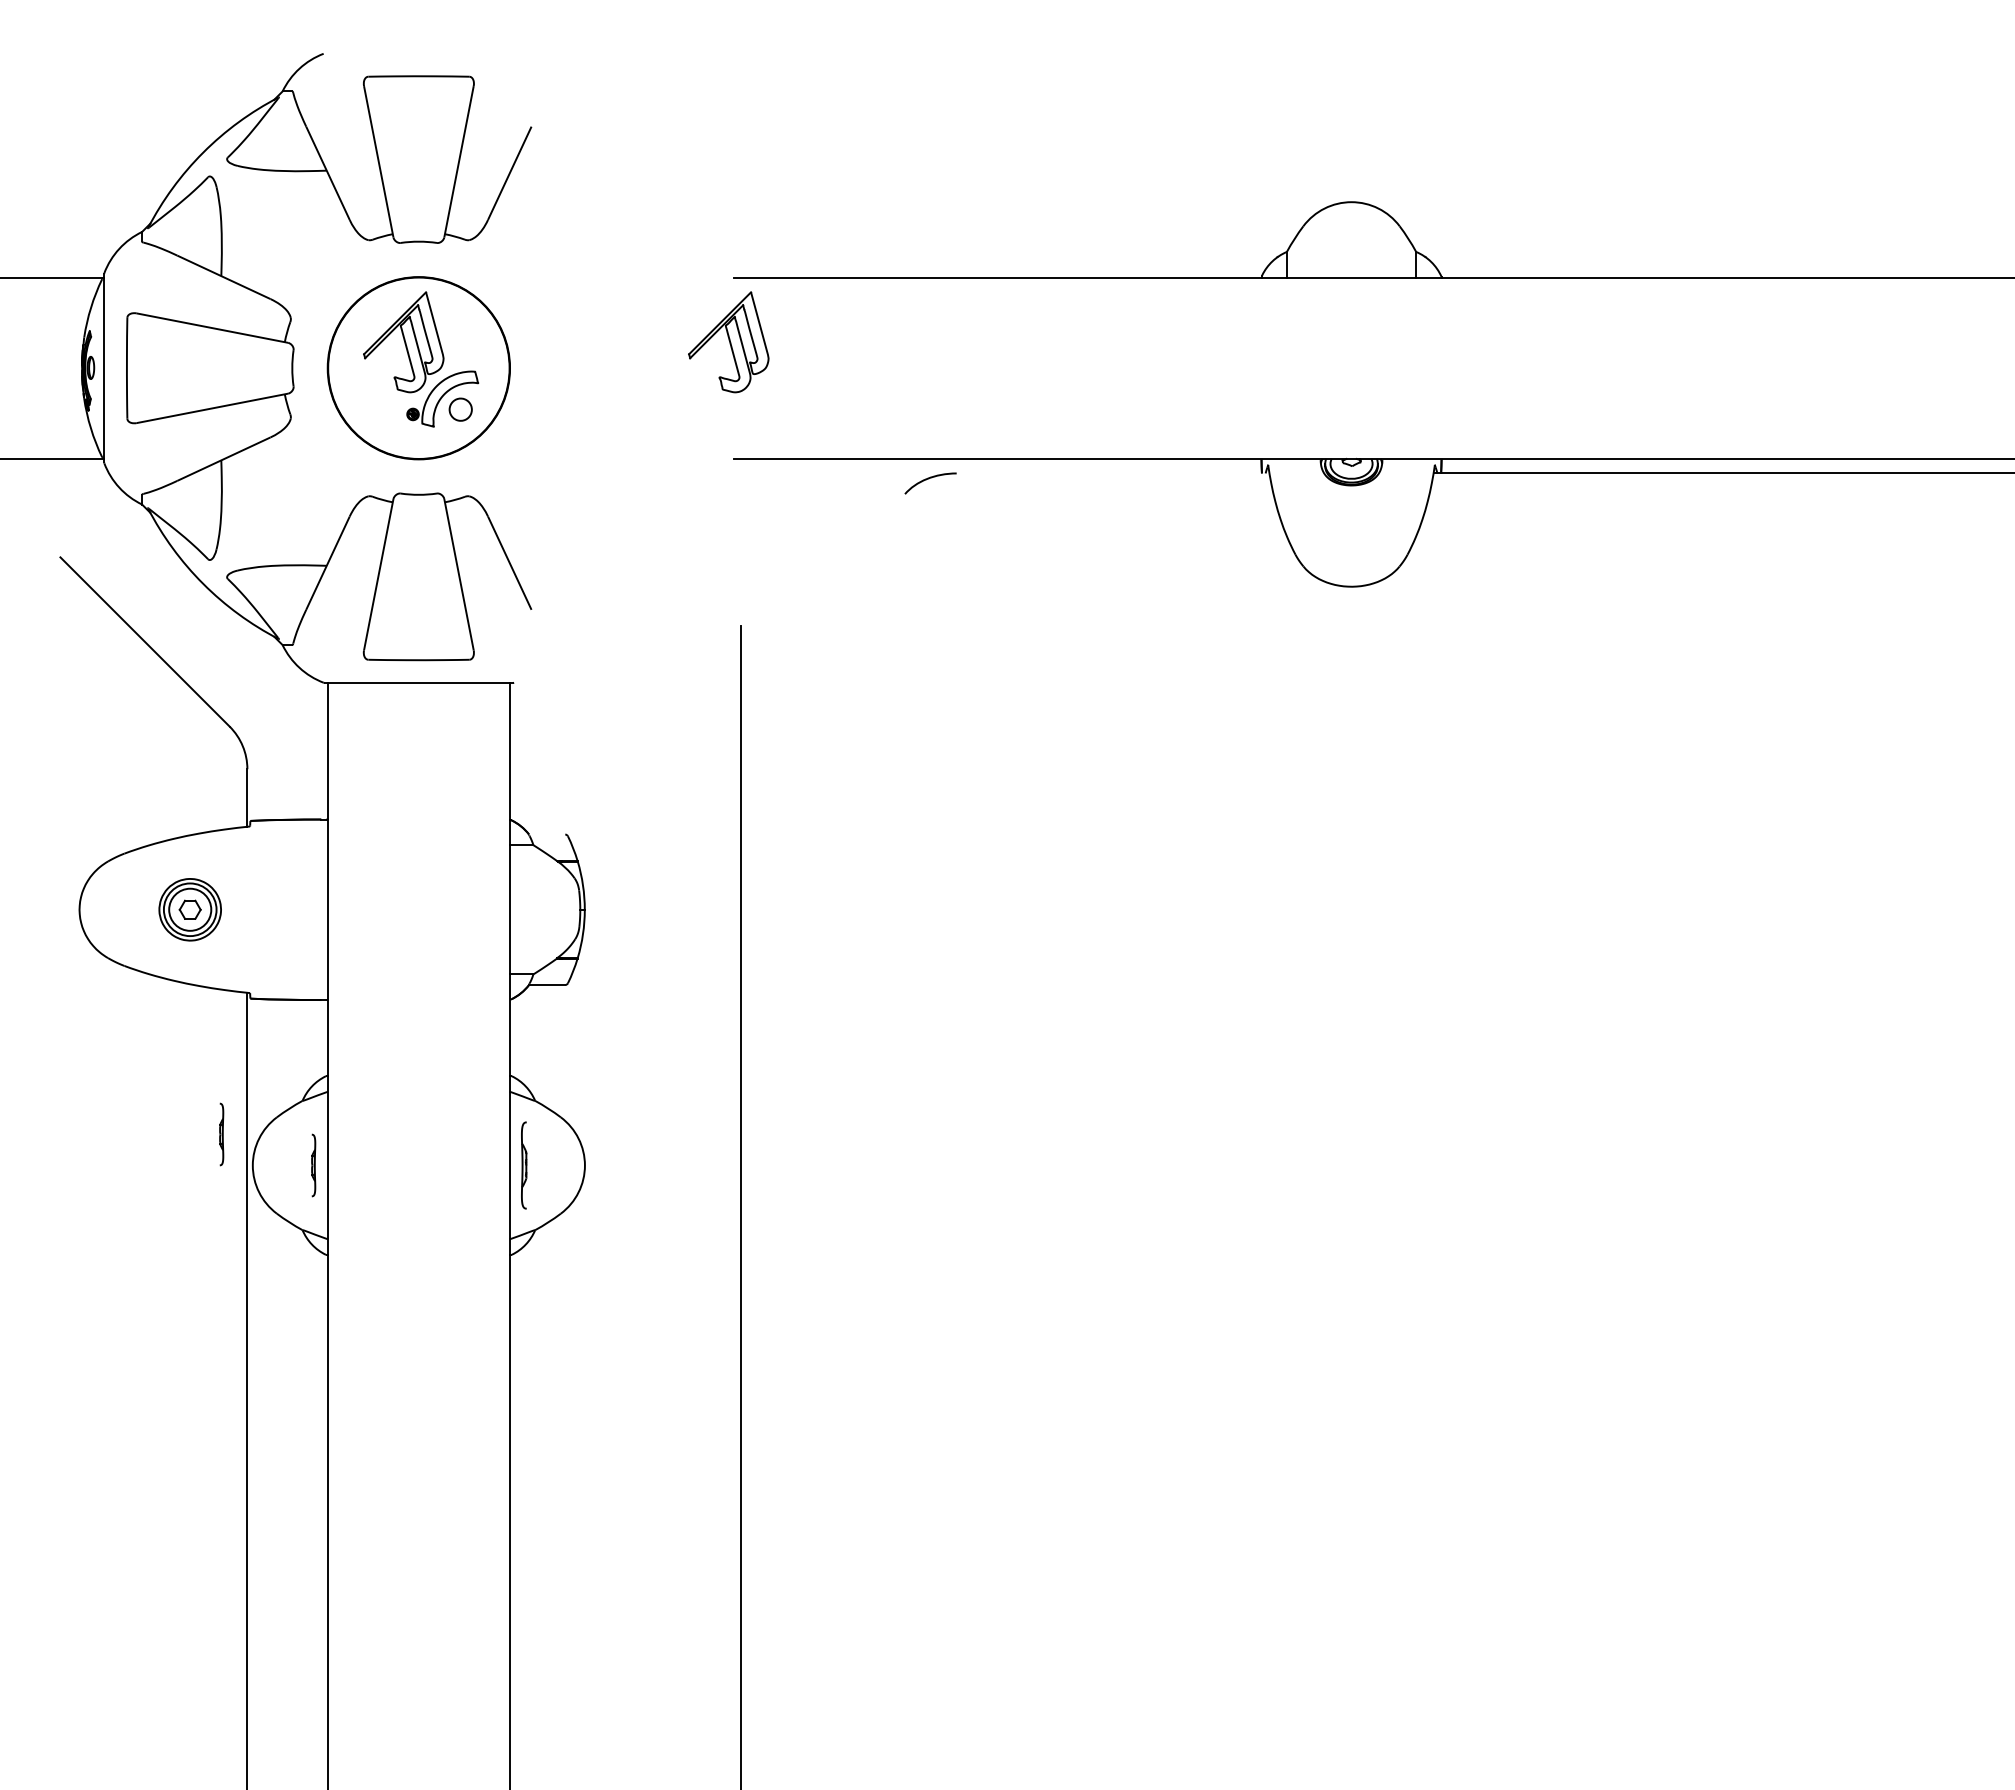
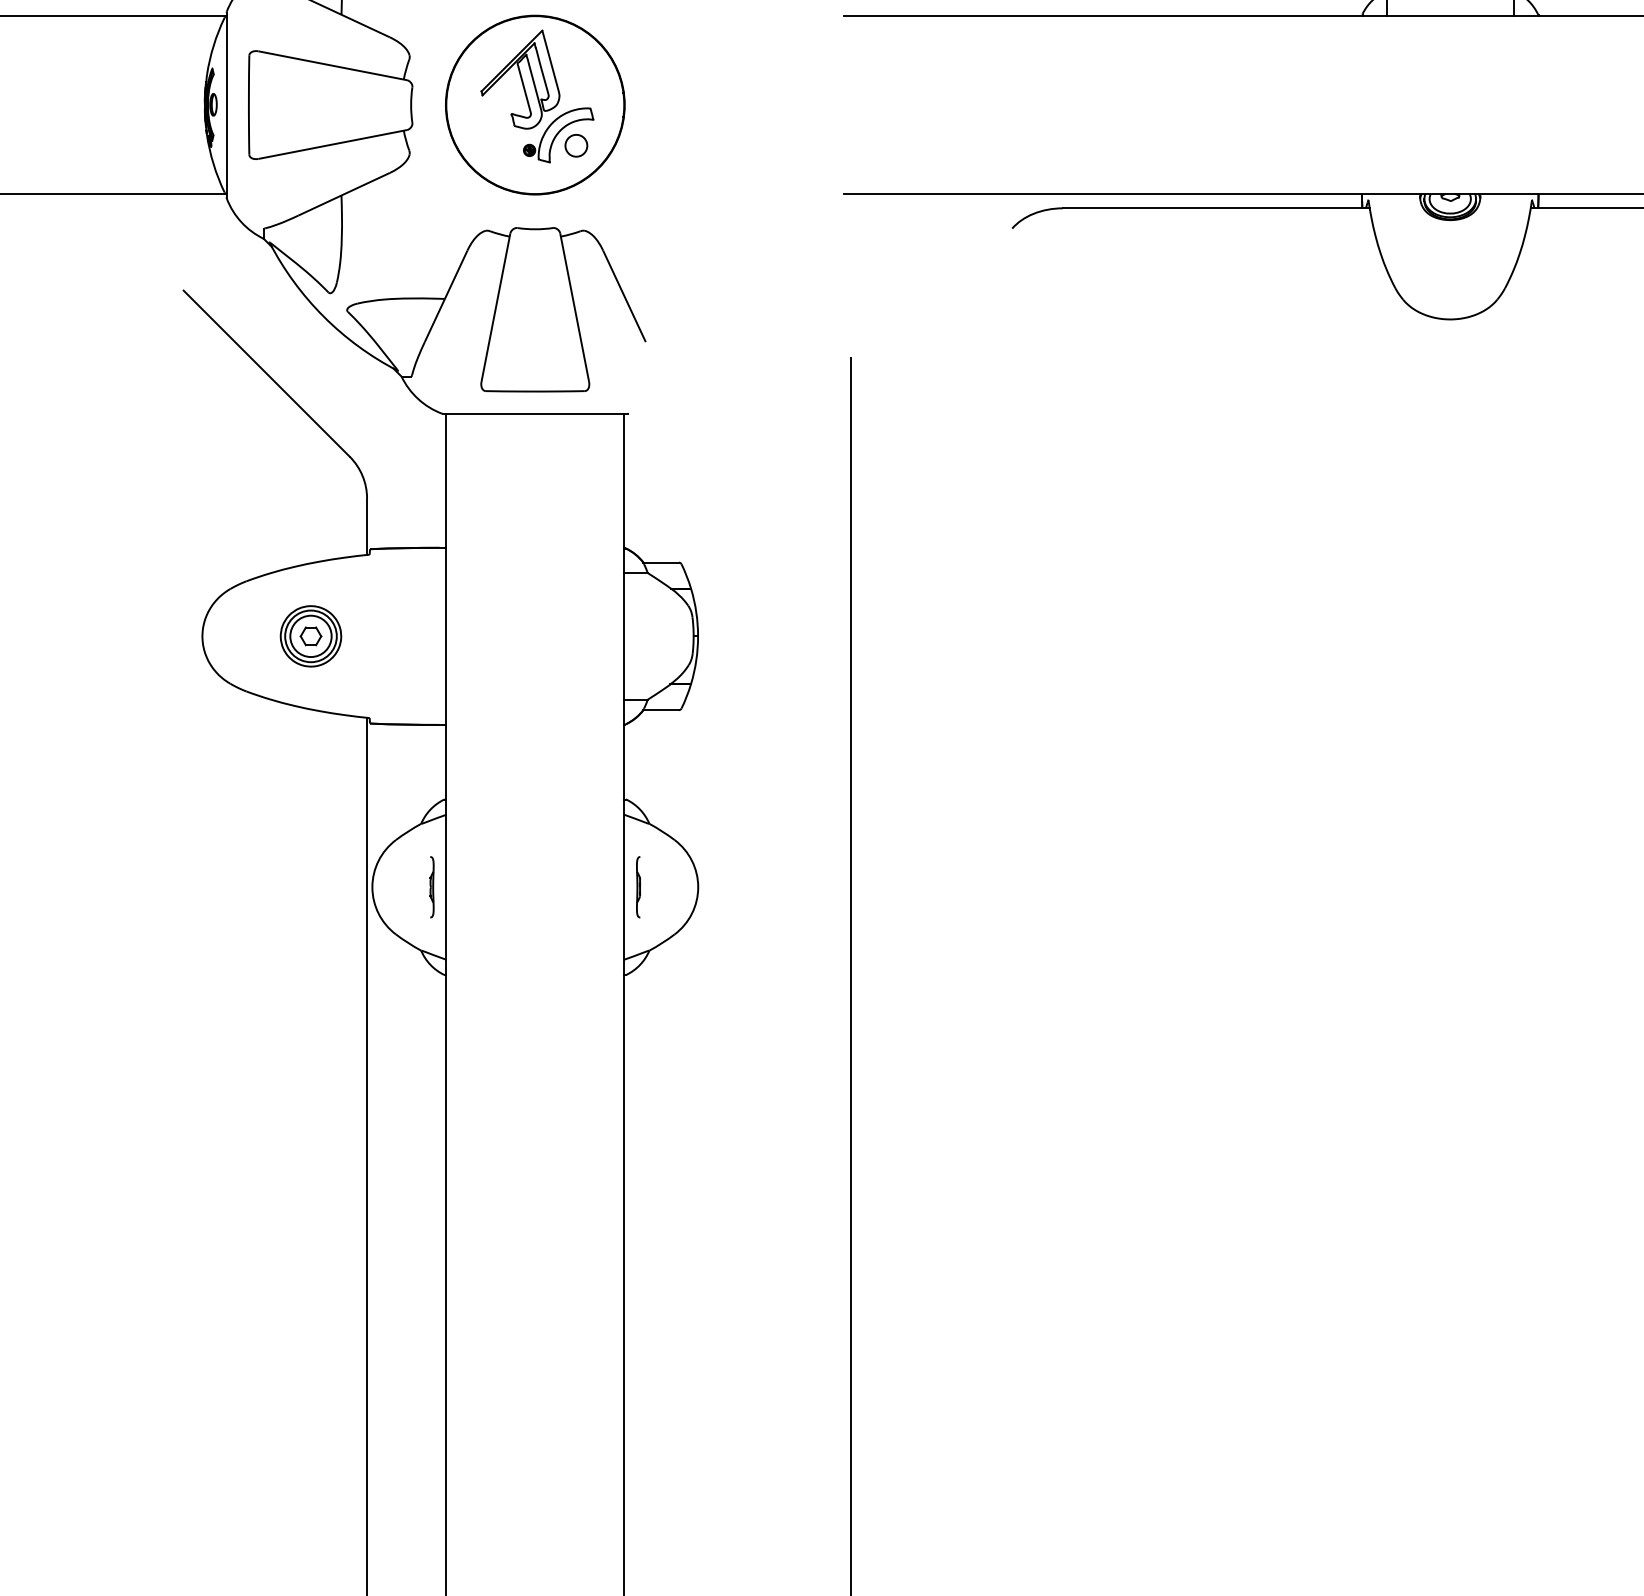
part: (728, 342) -> (839, 79), removed
line: (1112, 473) -> (1215, 208), added
line: (547, 834) -> (661, 562), added
part: (221, 1134) -> (341, 856), removed
part: (523, 1165) -> (637, 887), size x0.71

